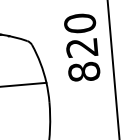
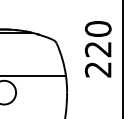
text: (84, 71) -> (98, 69), 820 -> 220

